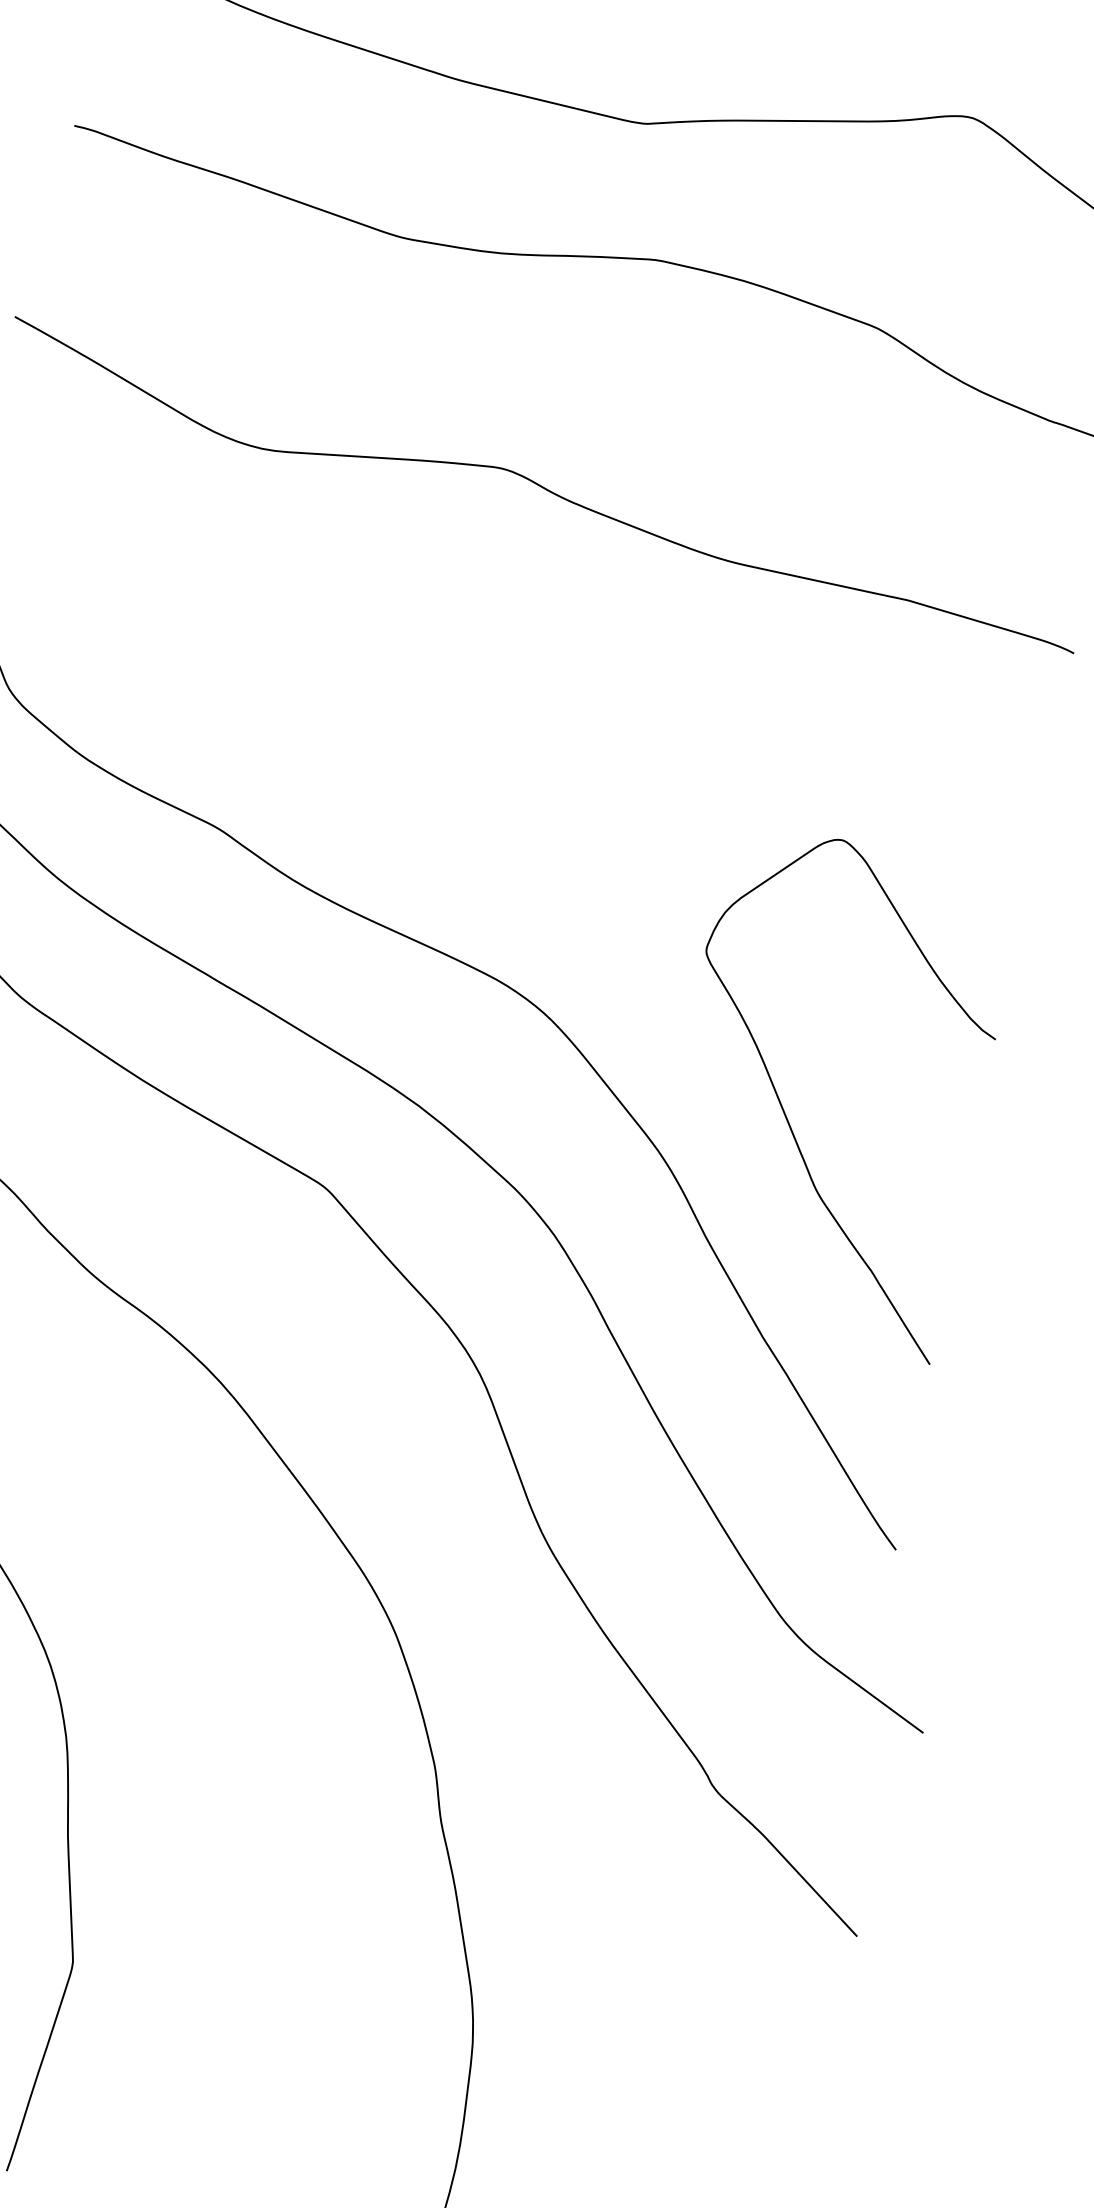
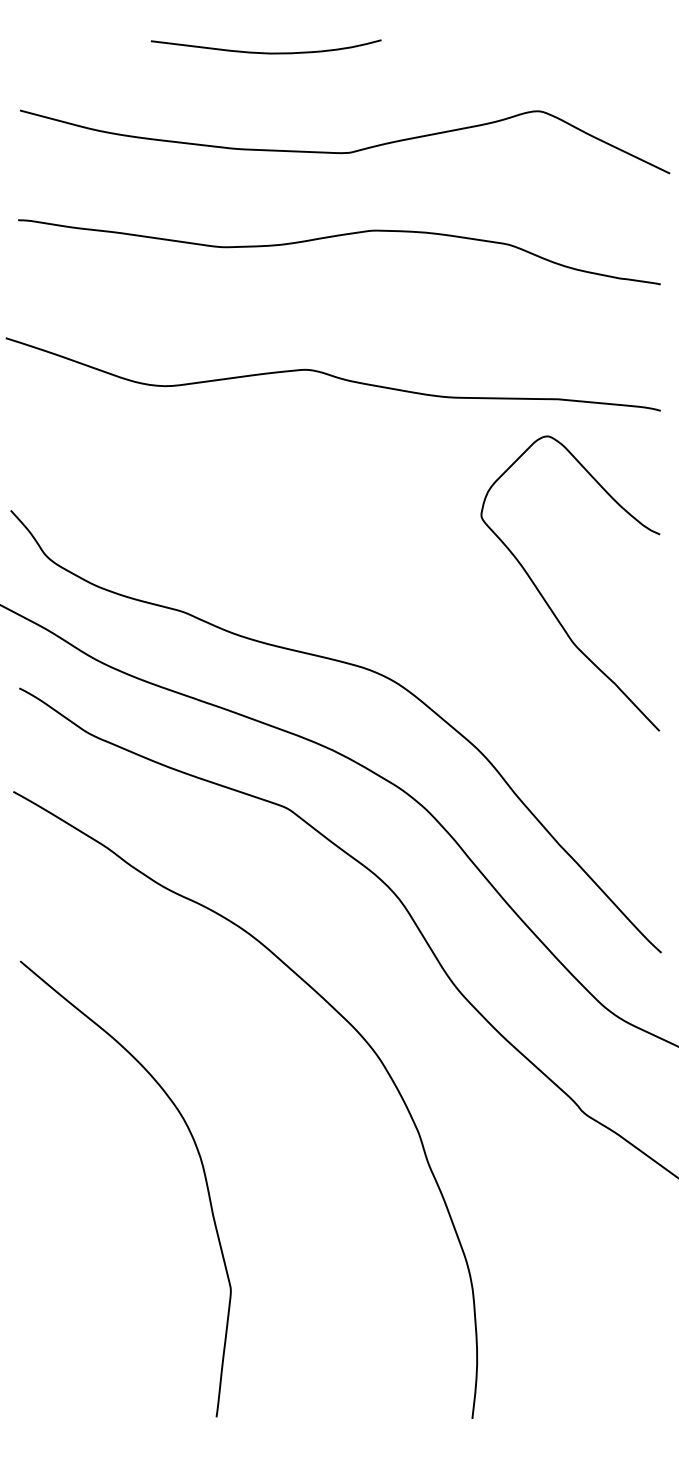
curve: (786, 1111) -> (546, 600), moved

